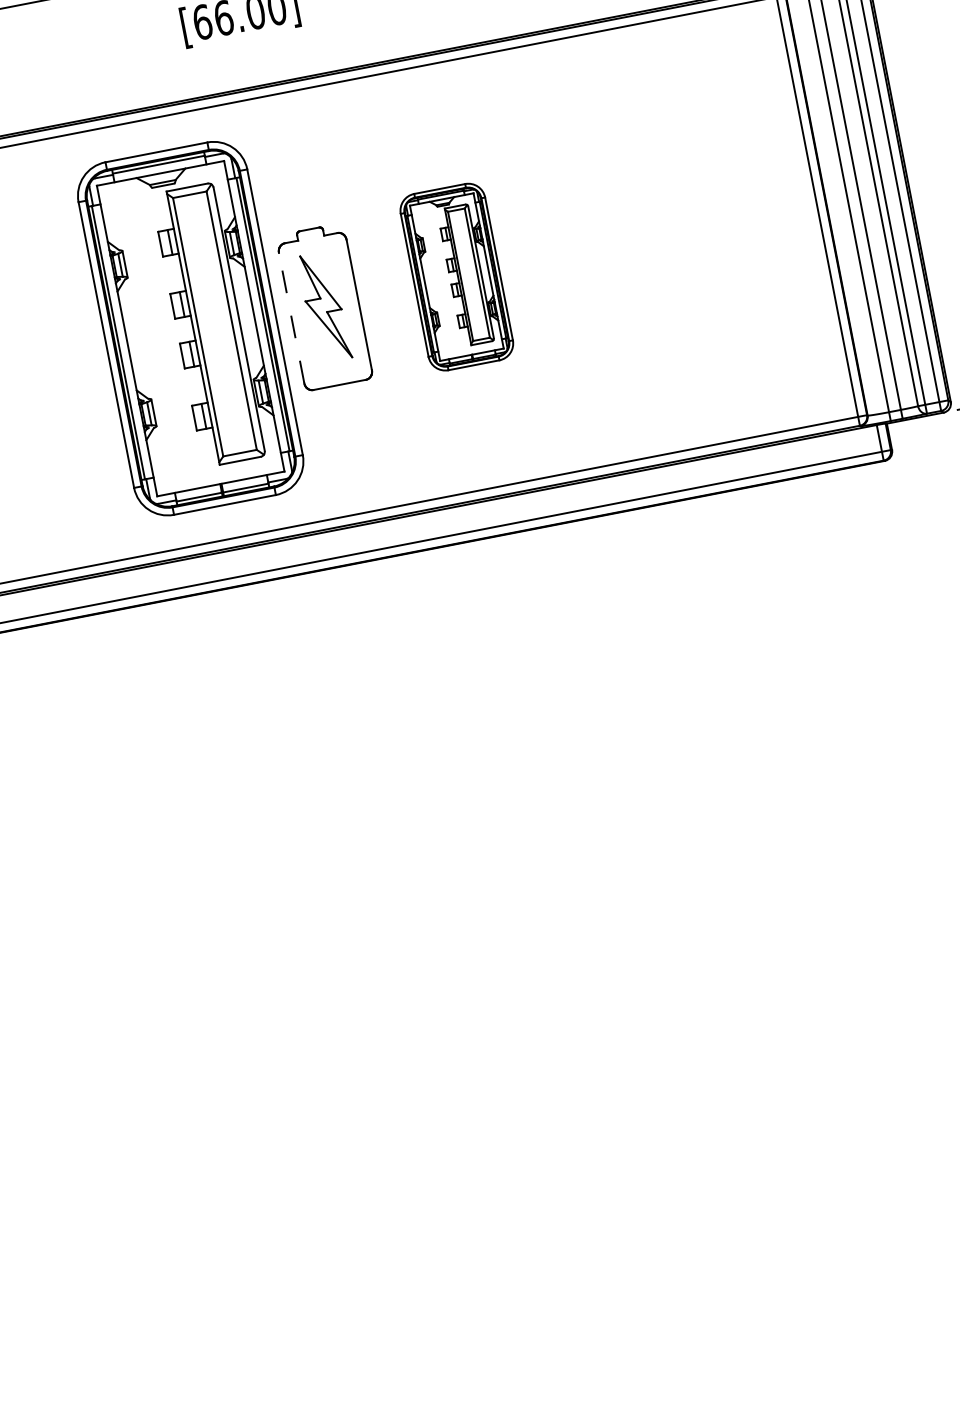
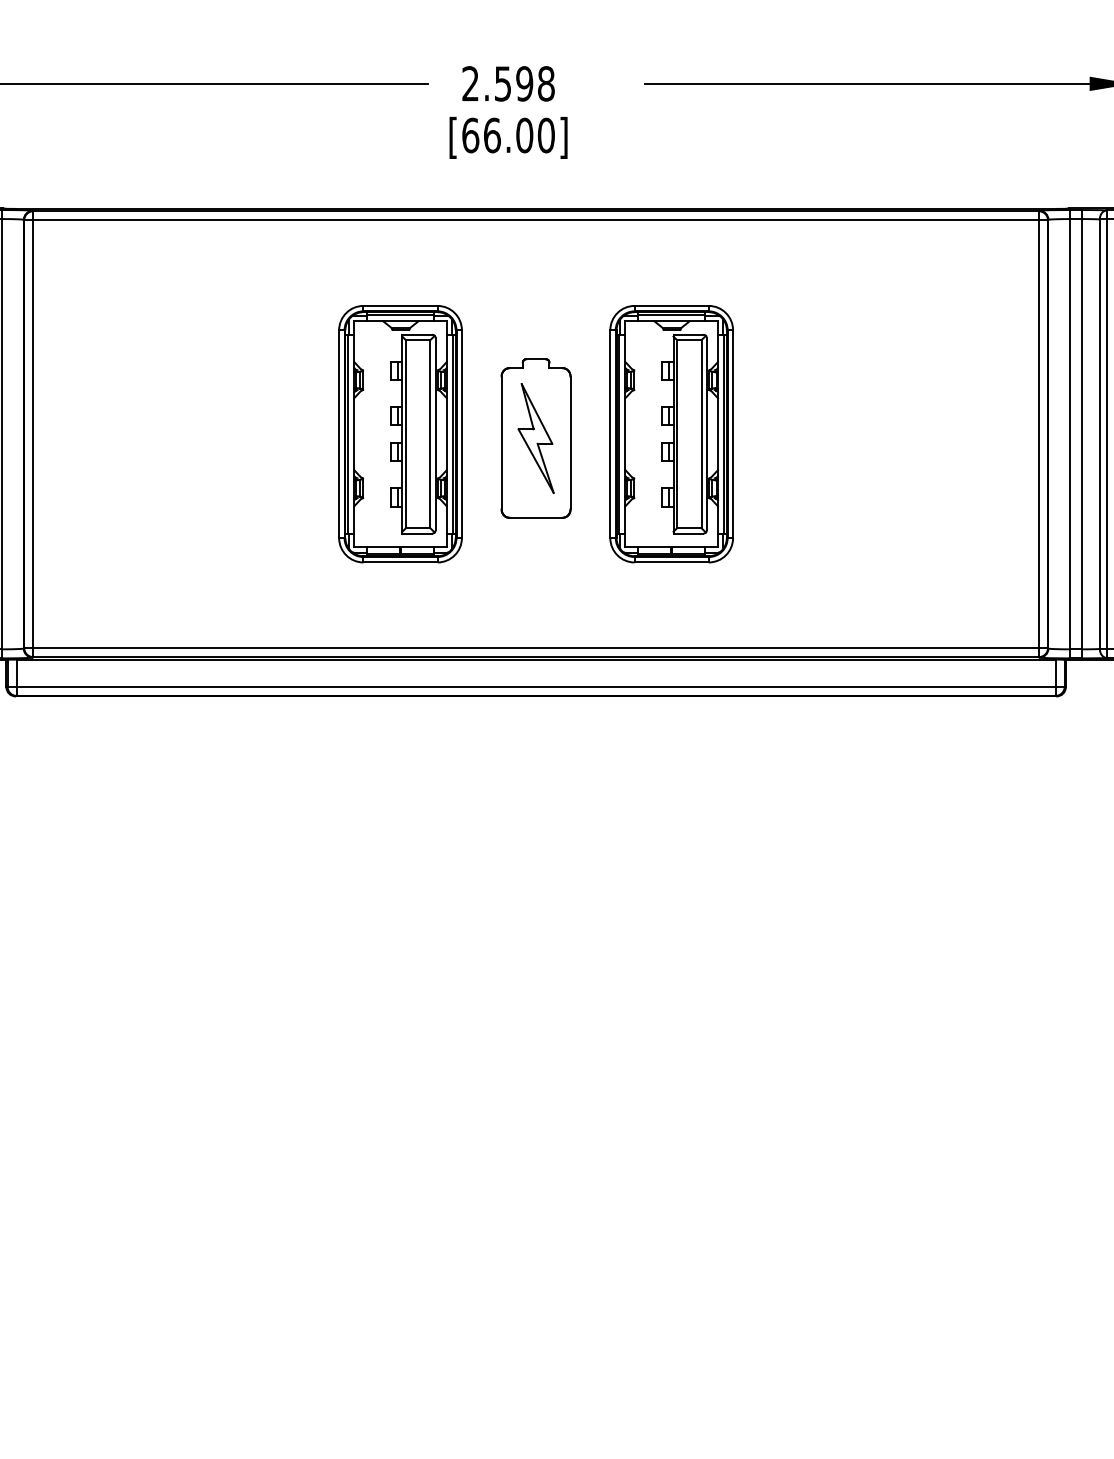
part: (456, 277) -> (671, 434), size x1.43
line: (291, 317) -> (501, 442), dashed -> solid
part: (190, 329) -> (400, 434), size x0.71

